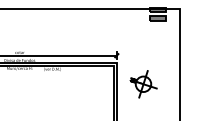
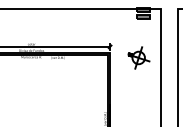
part: (143, 83) -> (138, 57), moved

